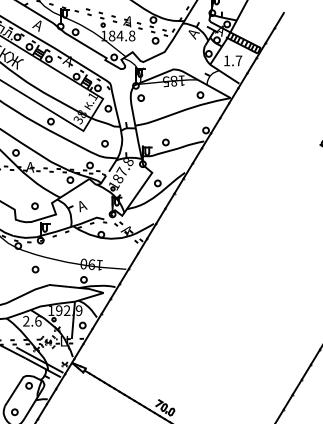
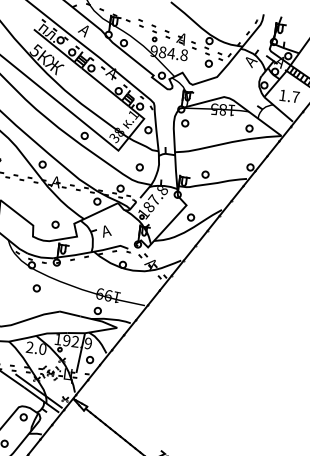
text: (103, 35) -> (153, 50), 184.8 -> 984.8
text: (83, 263) -> (99, 293), 190 -> 199
part: (35, 269) -> (36, 288), moved
text: (38, 321) -> (42, 349), 2.6 -> 2.0

